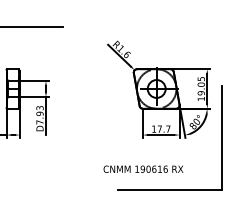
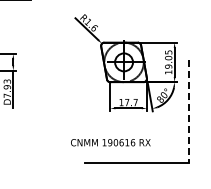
line: (221, 138) -> (188, 111), solid -> dashed

